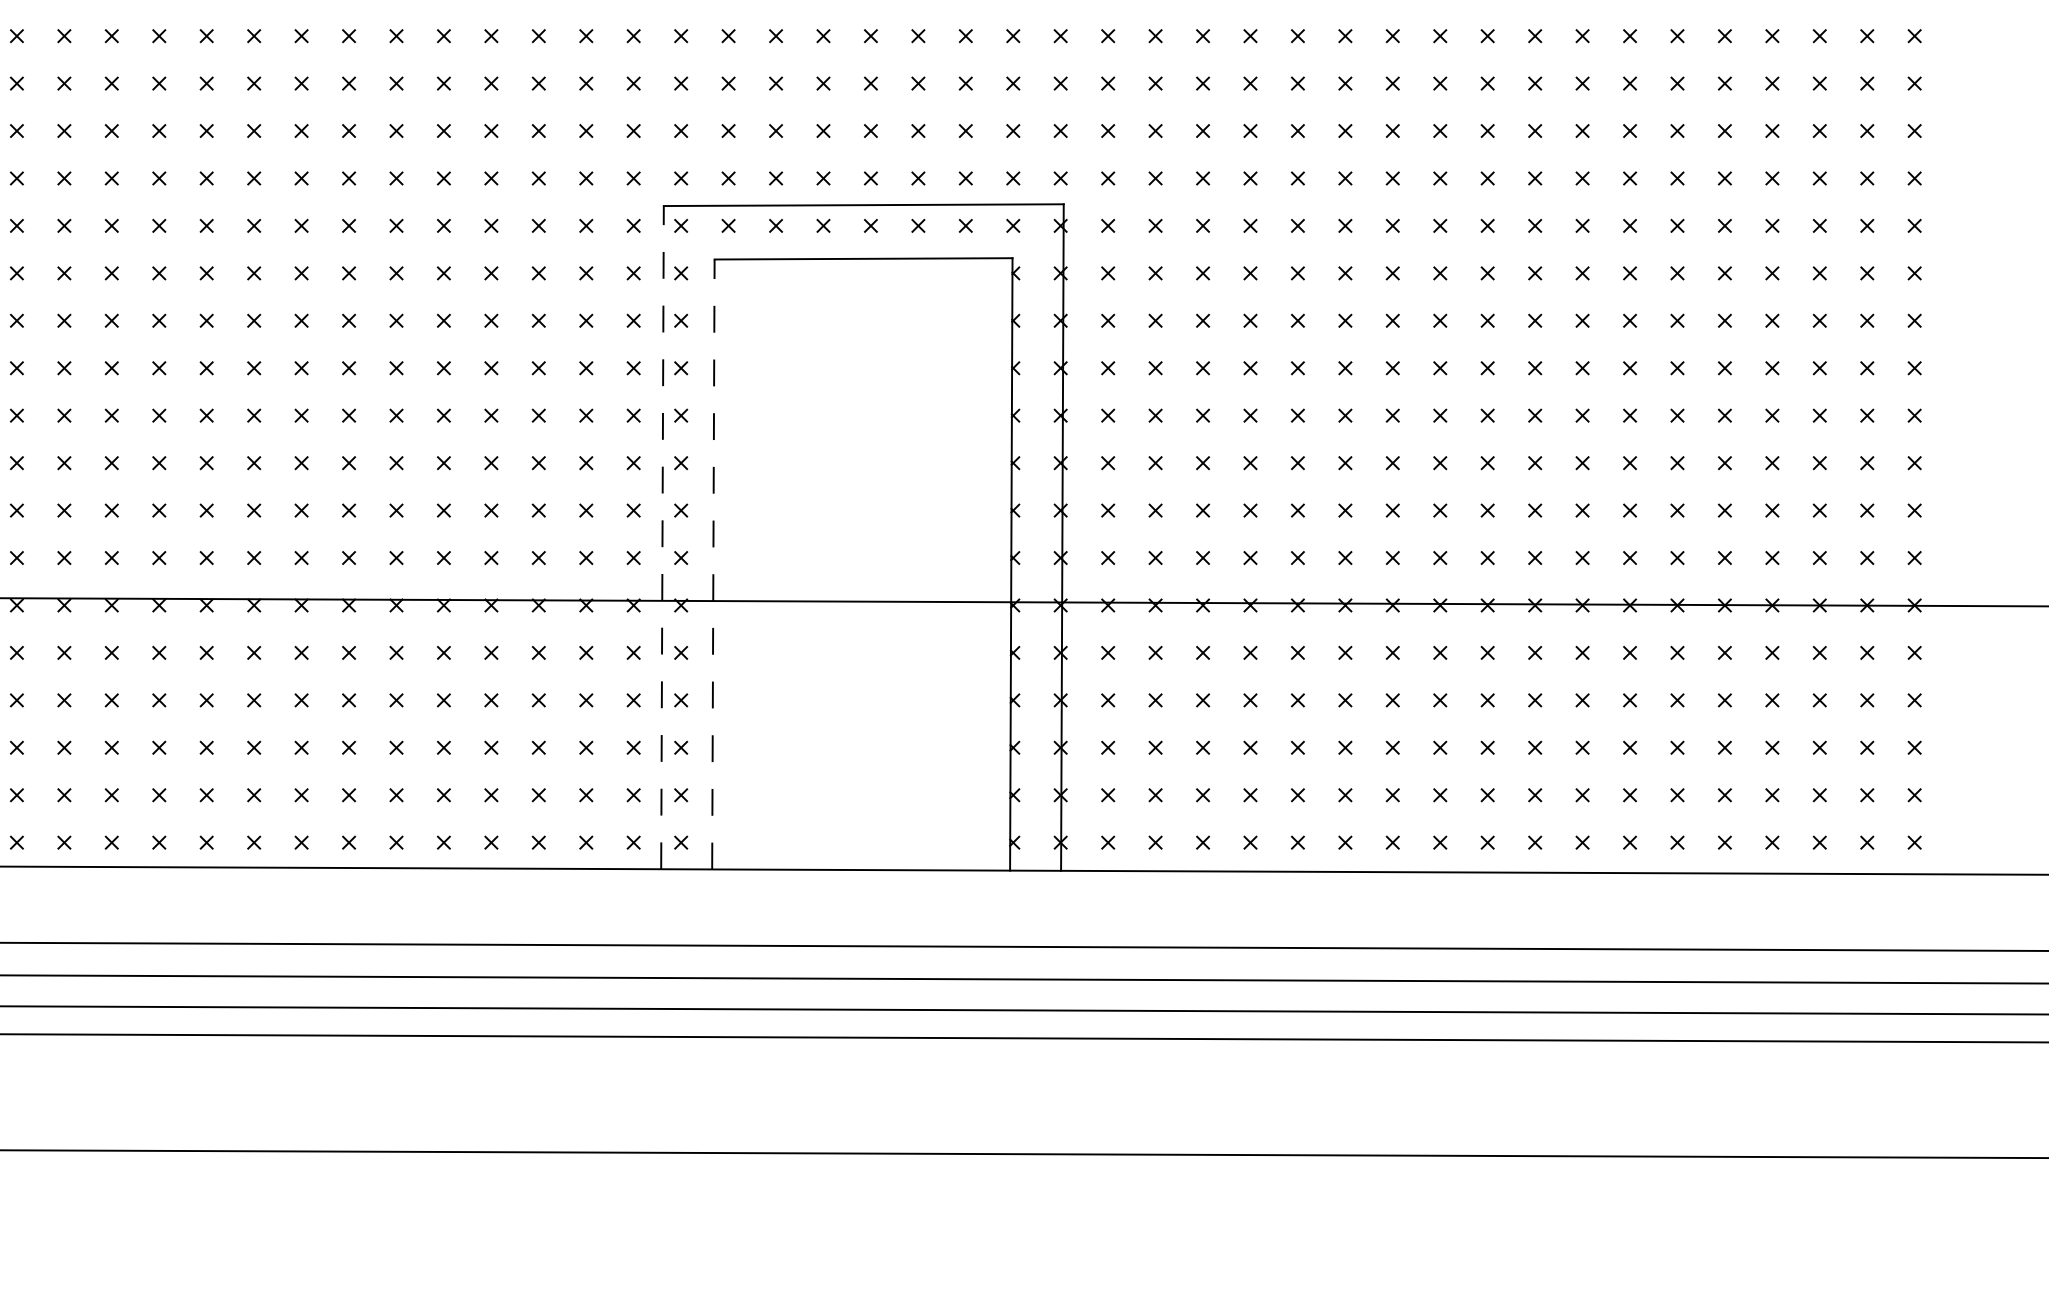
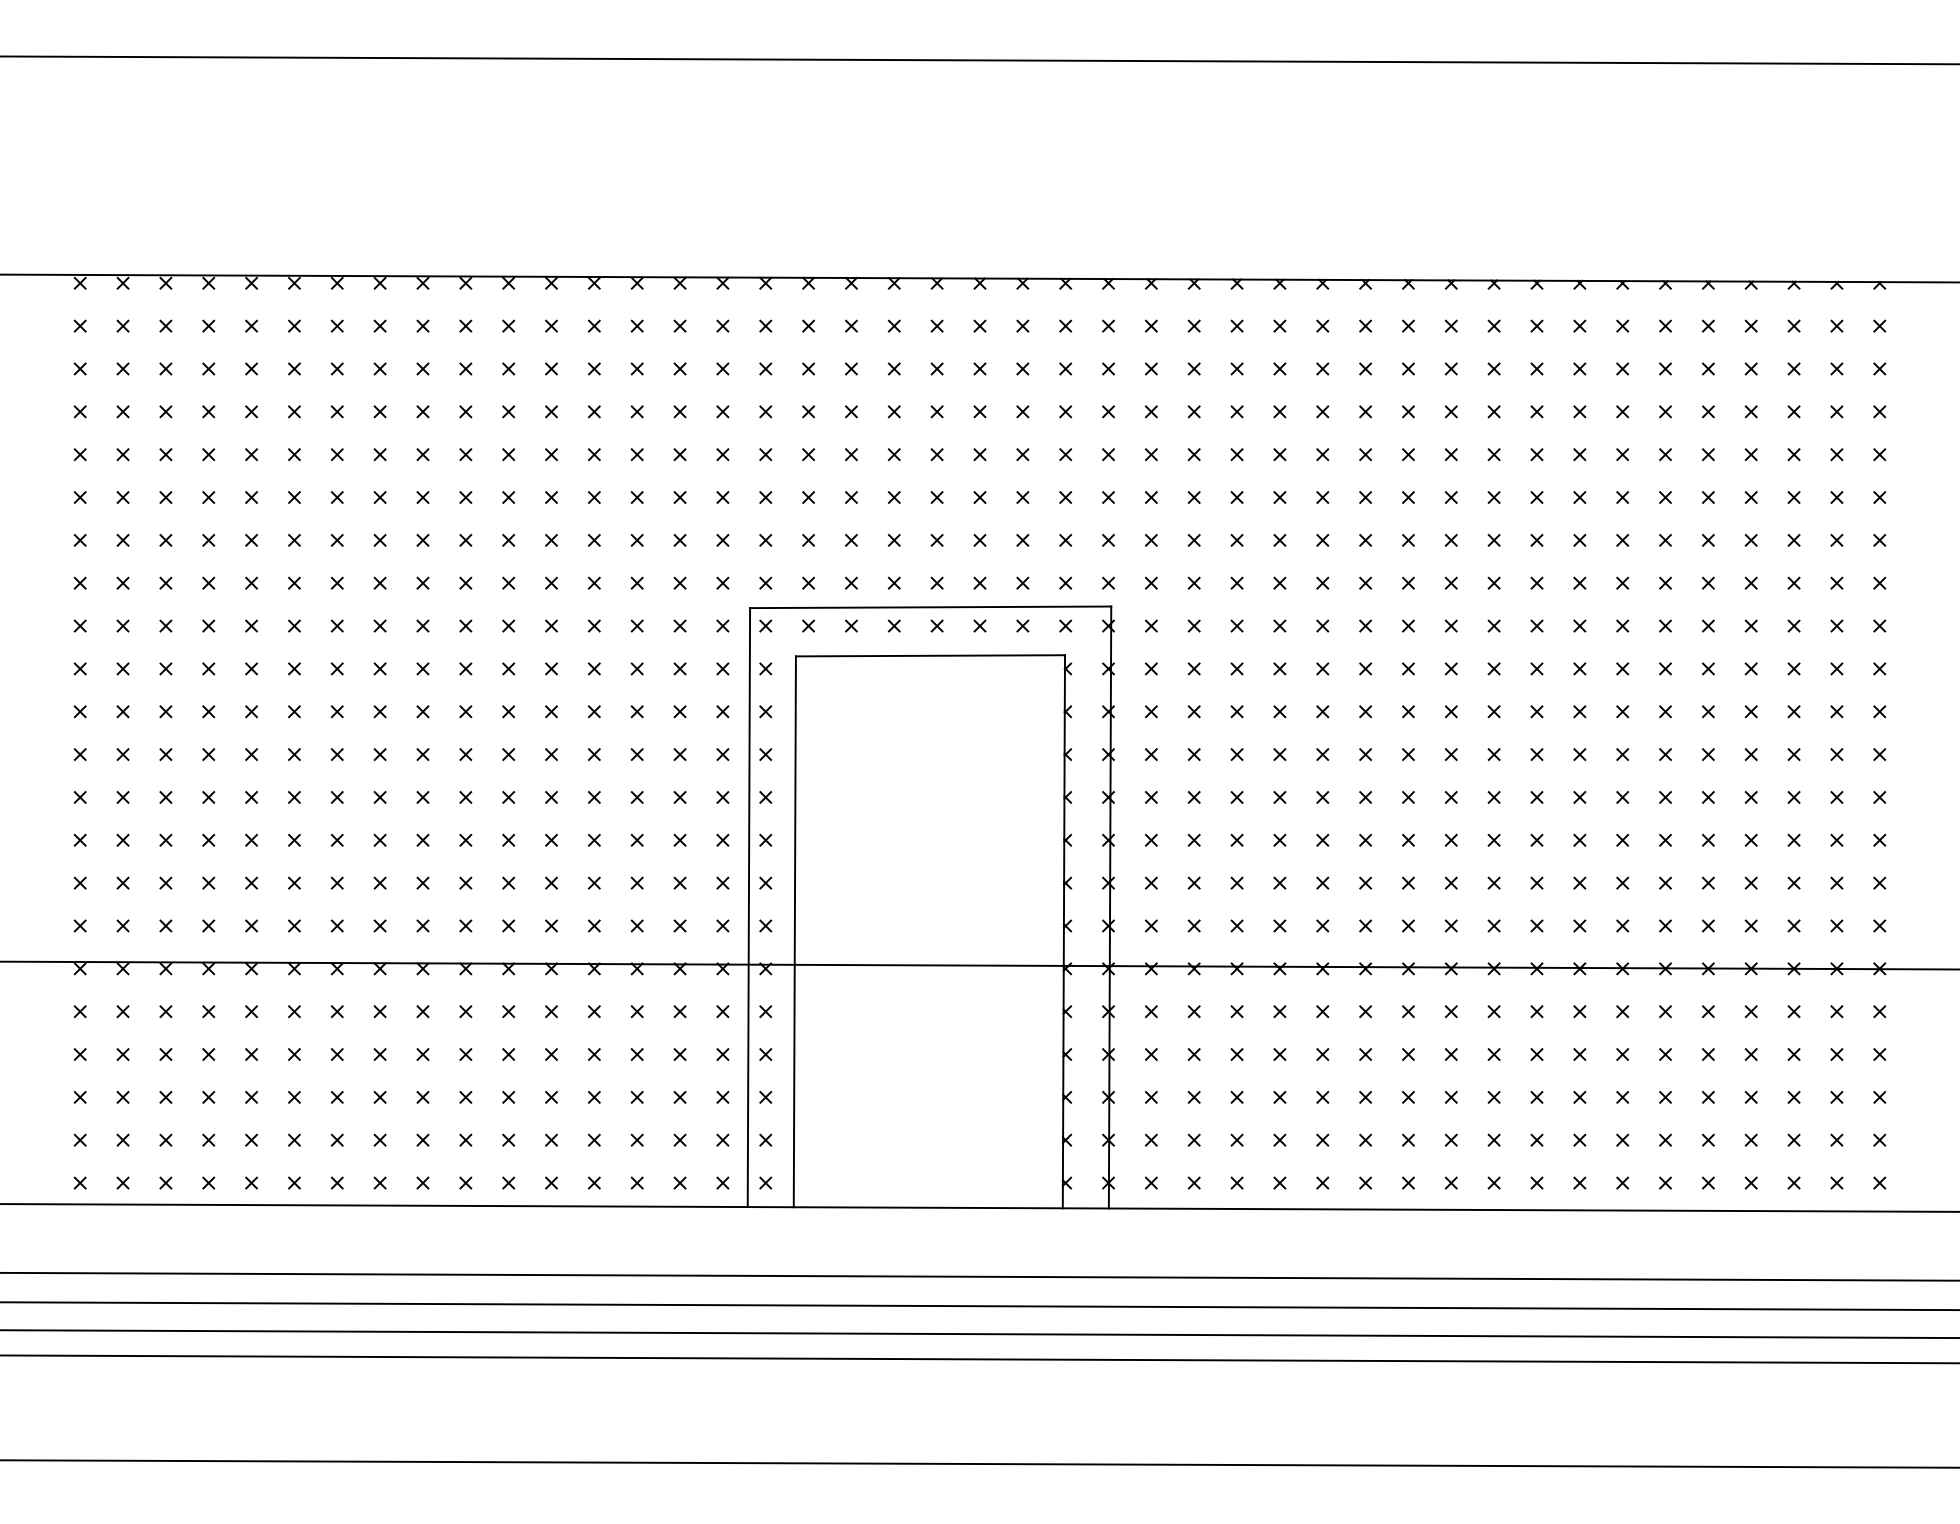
line: (662, 537) -> (748, 907), dashed -> solid
line: (712, 564) -> (794, 931), dashed -> solid

